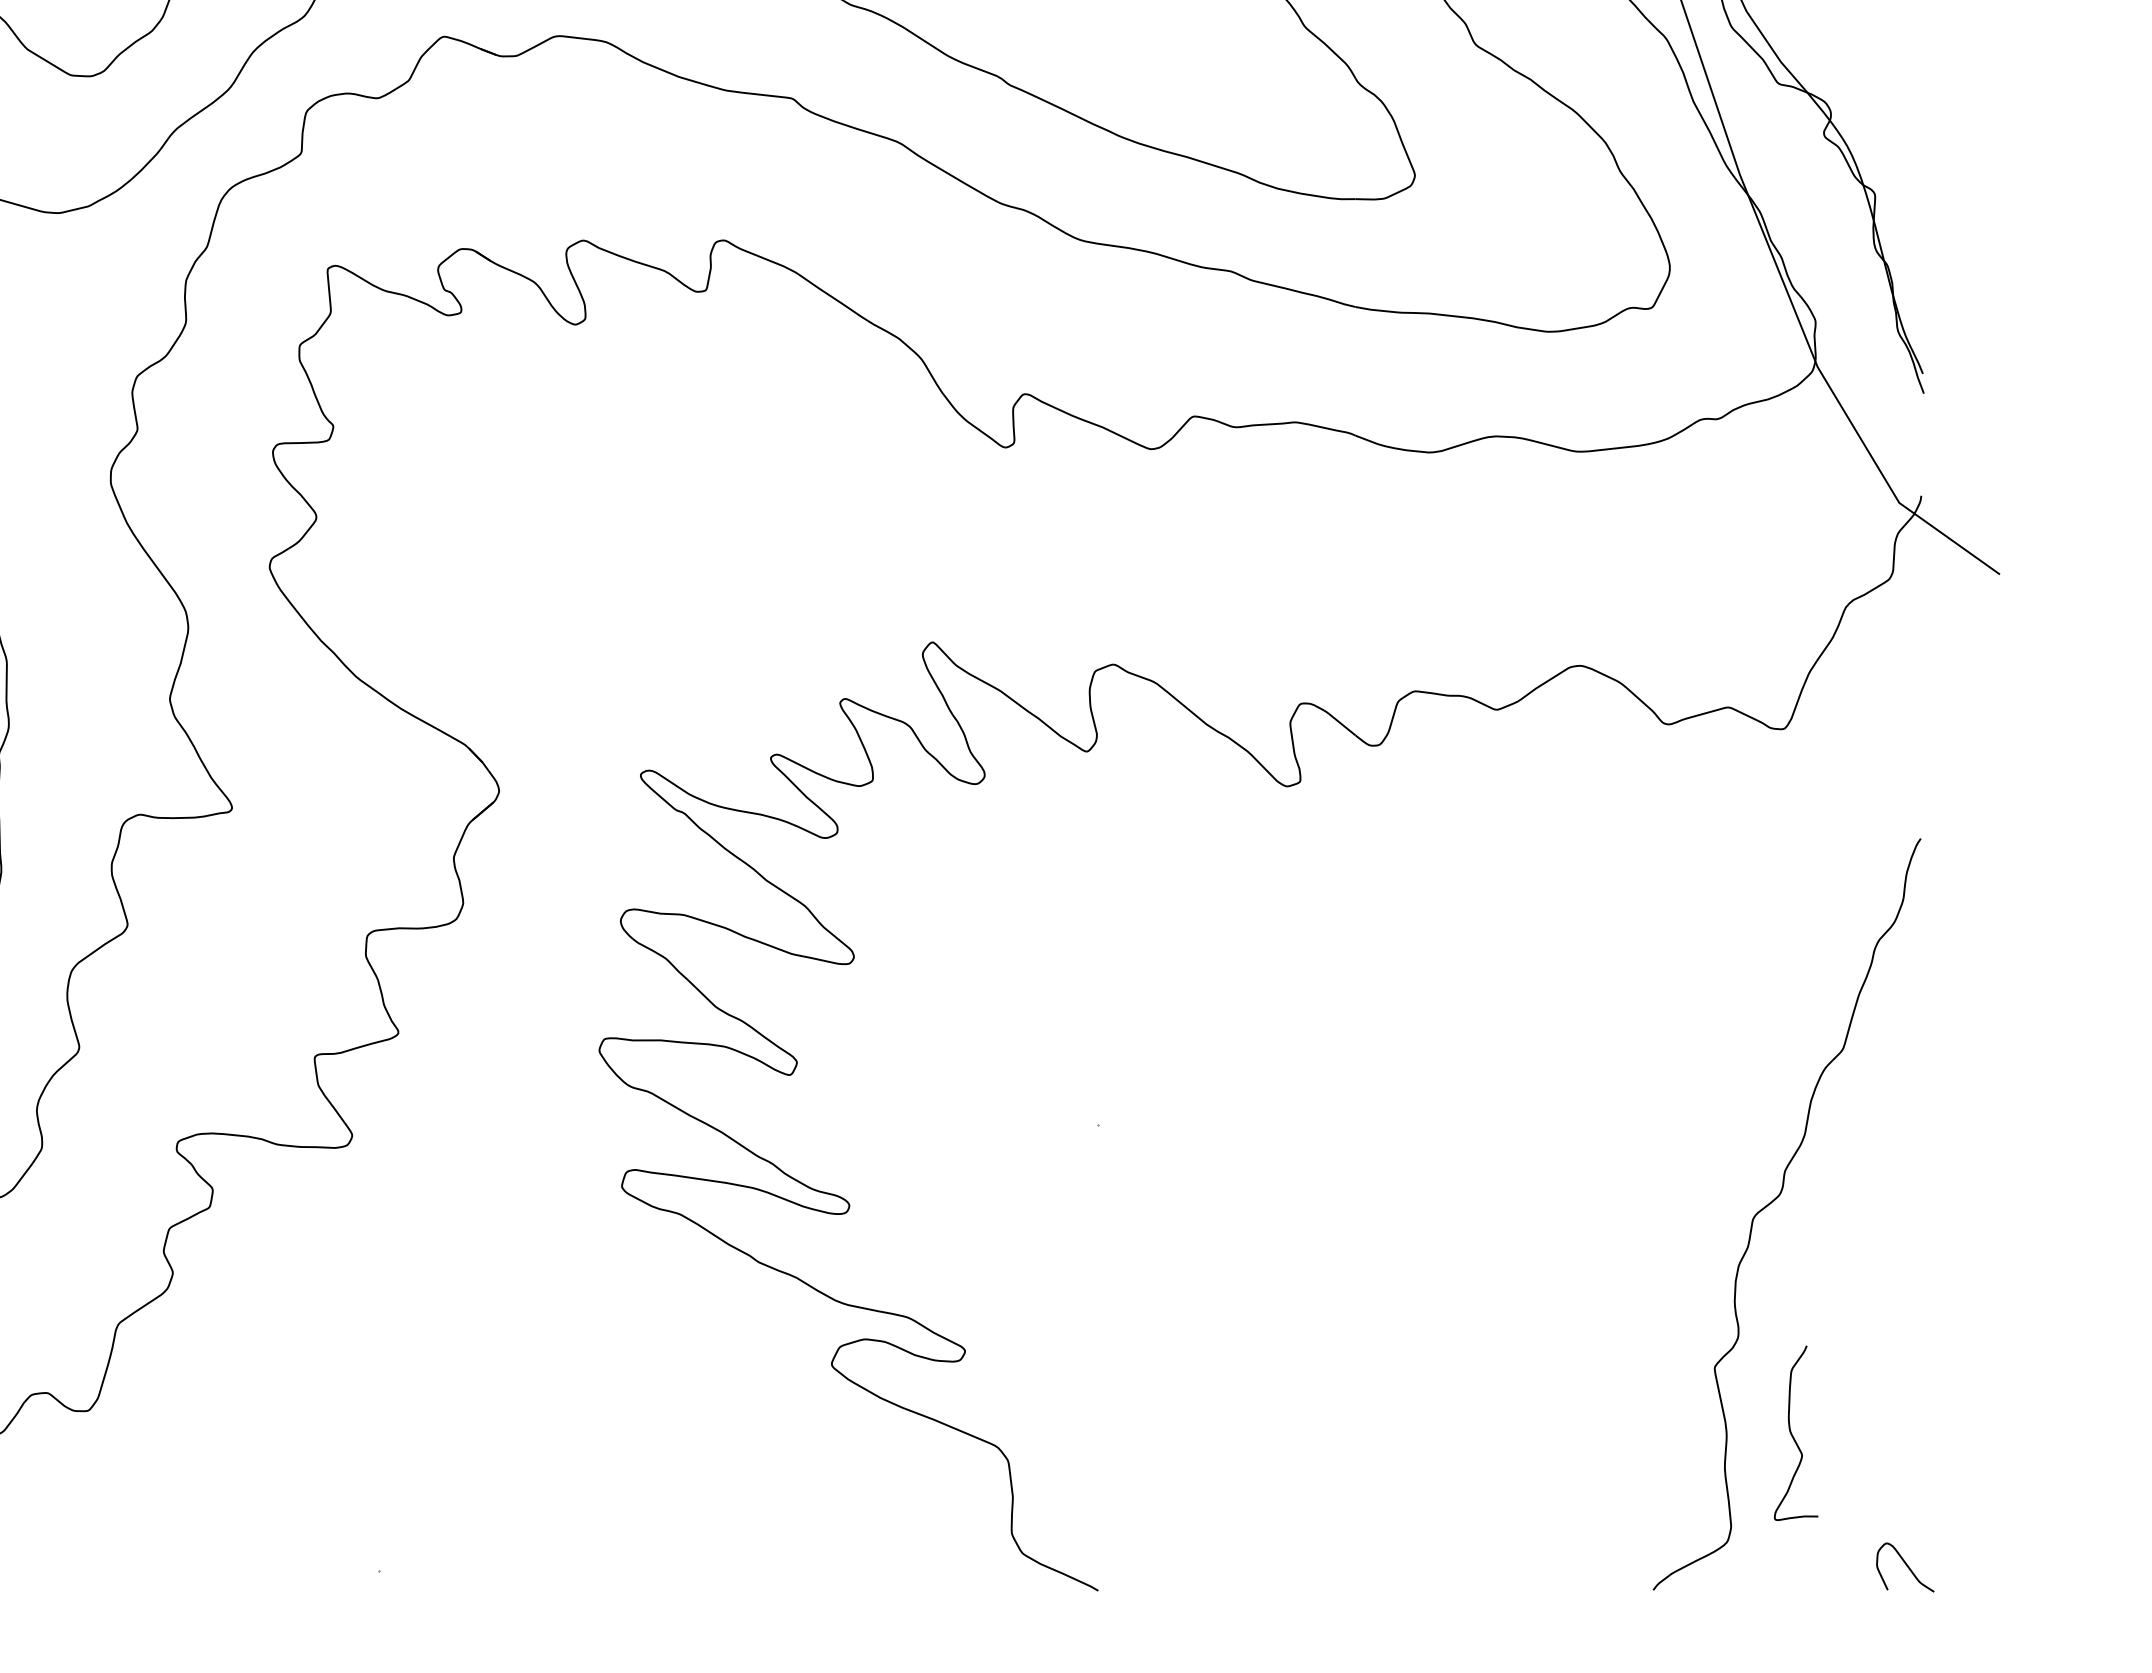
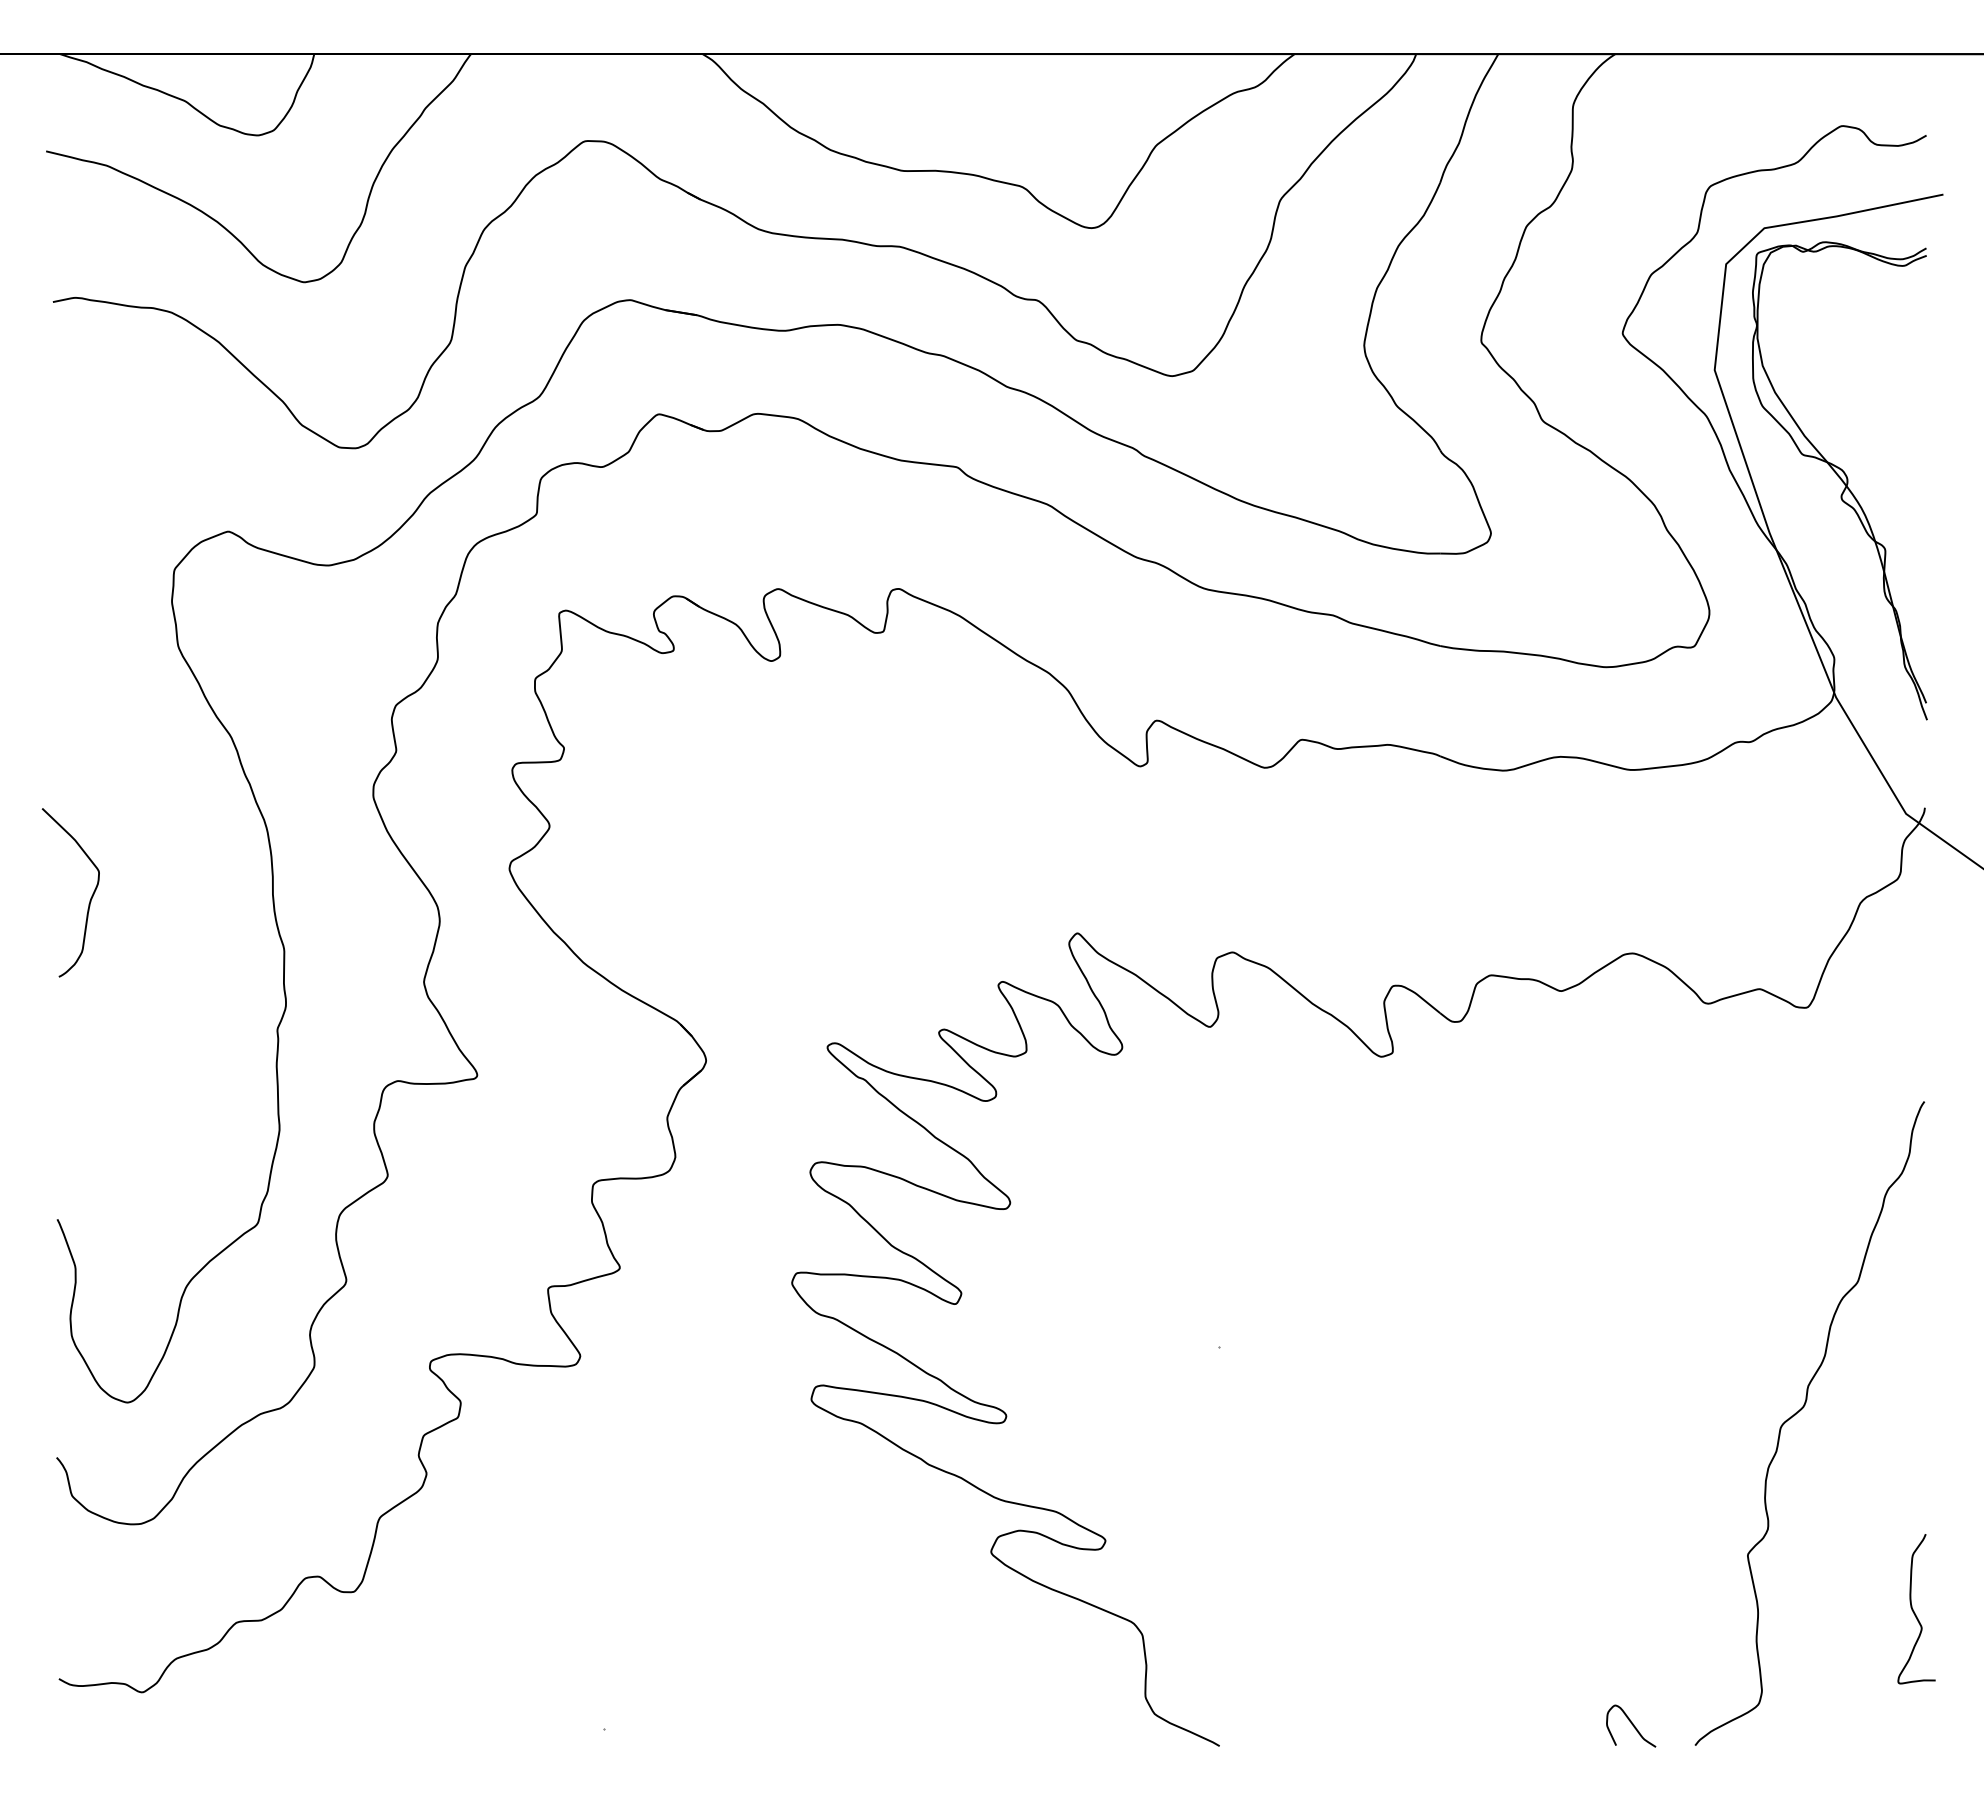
curve: (1793, 1436) -> (1914, 1611), moved
curve: (1905, 1565) -> (1631, 1724), moved

